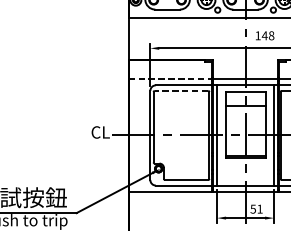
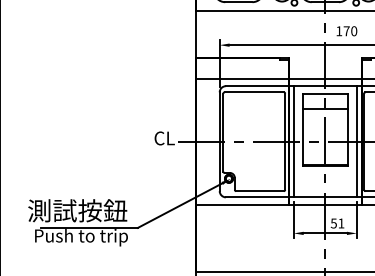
text: (268, 36) -> (350, 31), 148 -> 170
line: (170, 78) -> (242, 78), dashed -> solid
line: (181, 91) -> (254, 92), dashed -> solid

